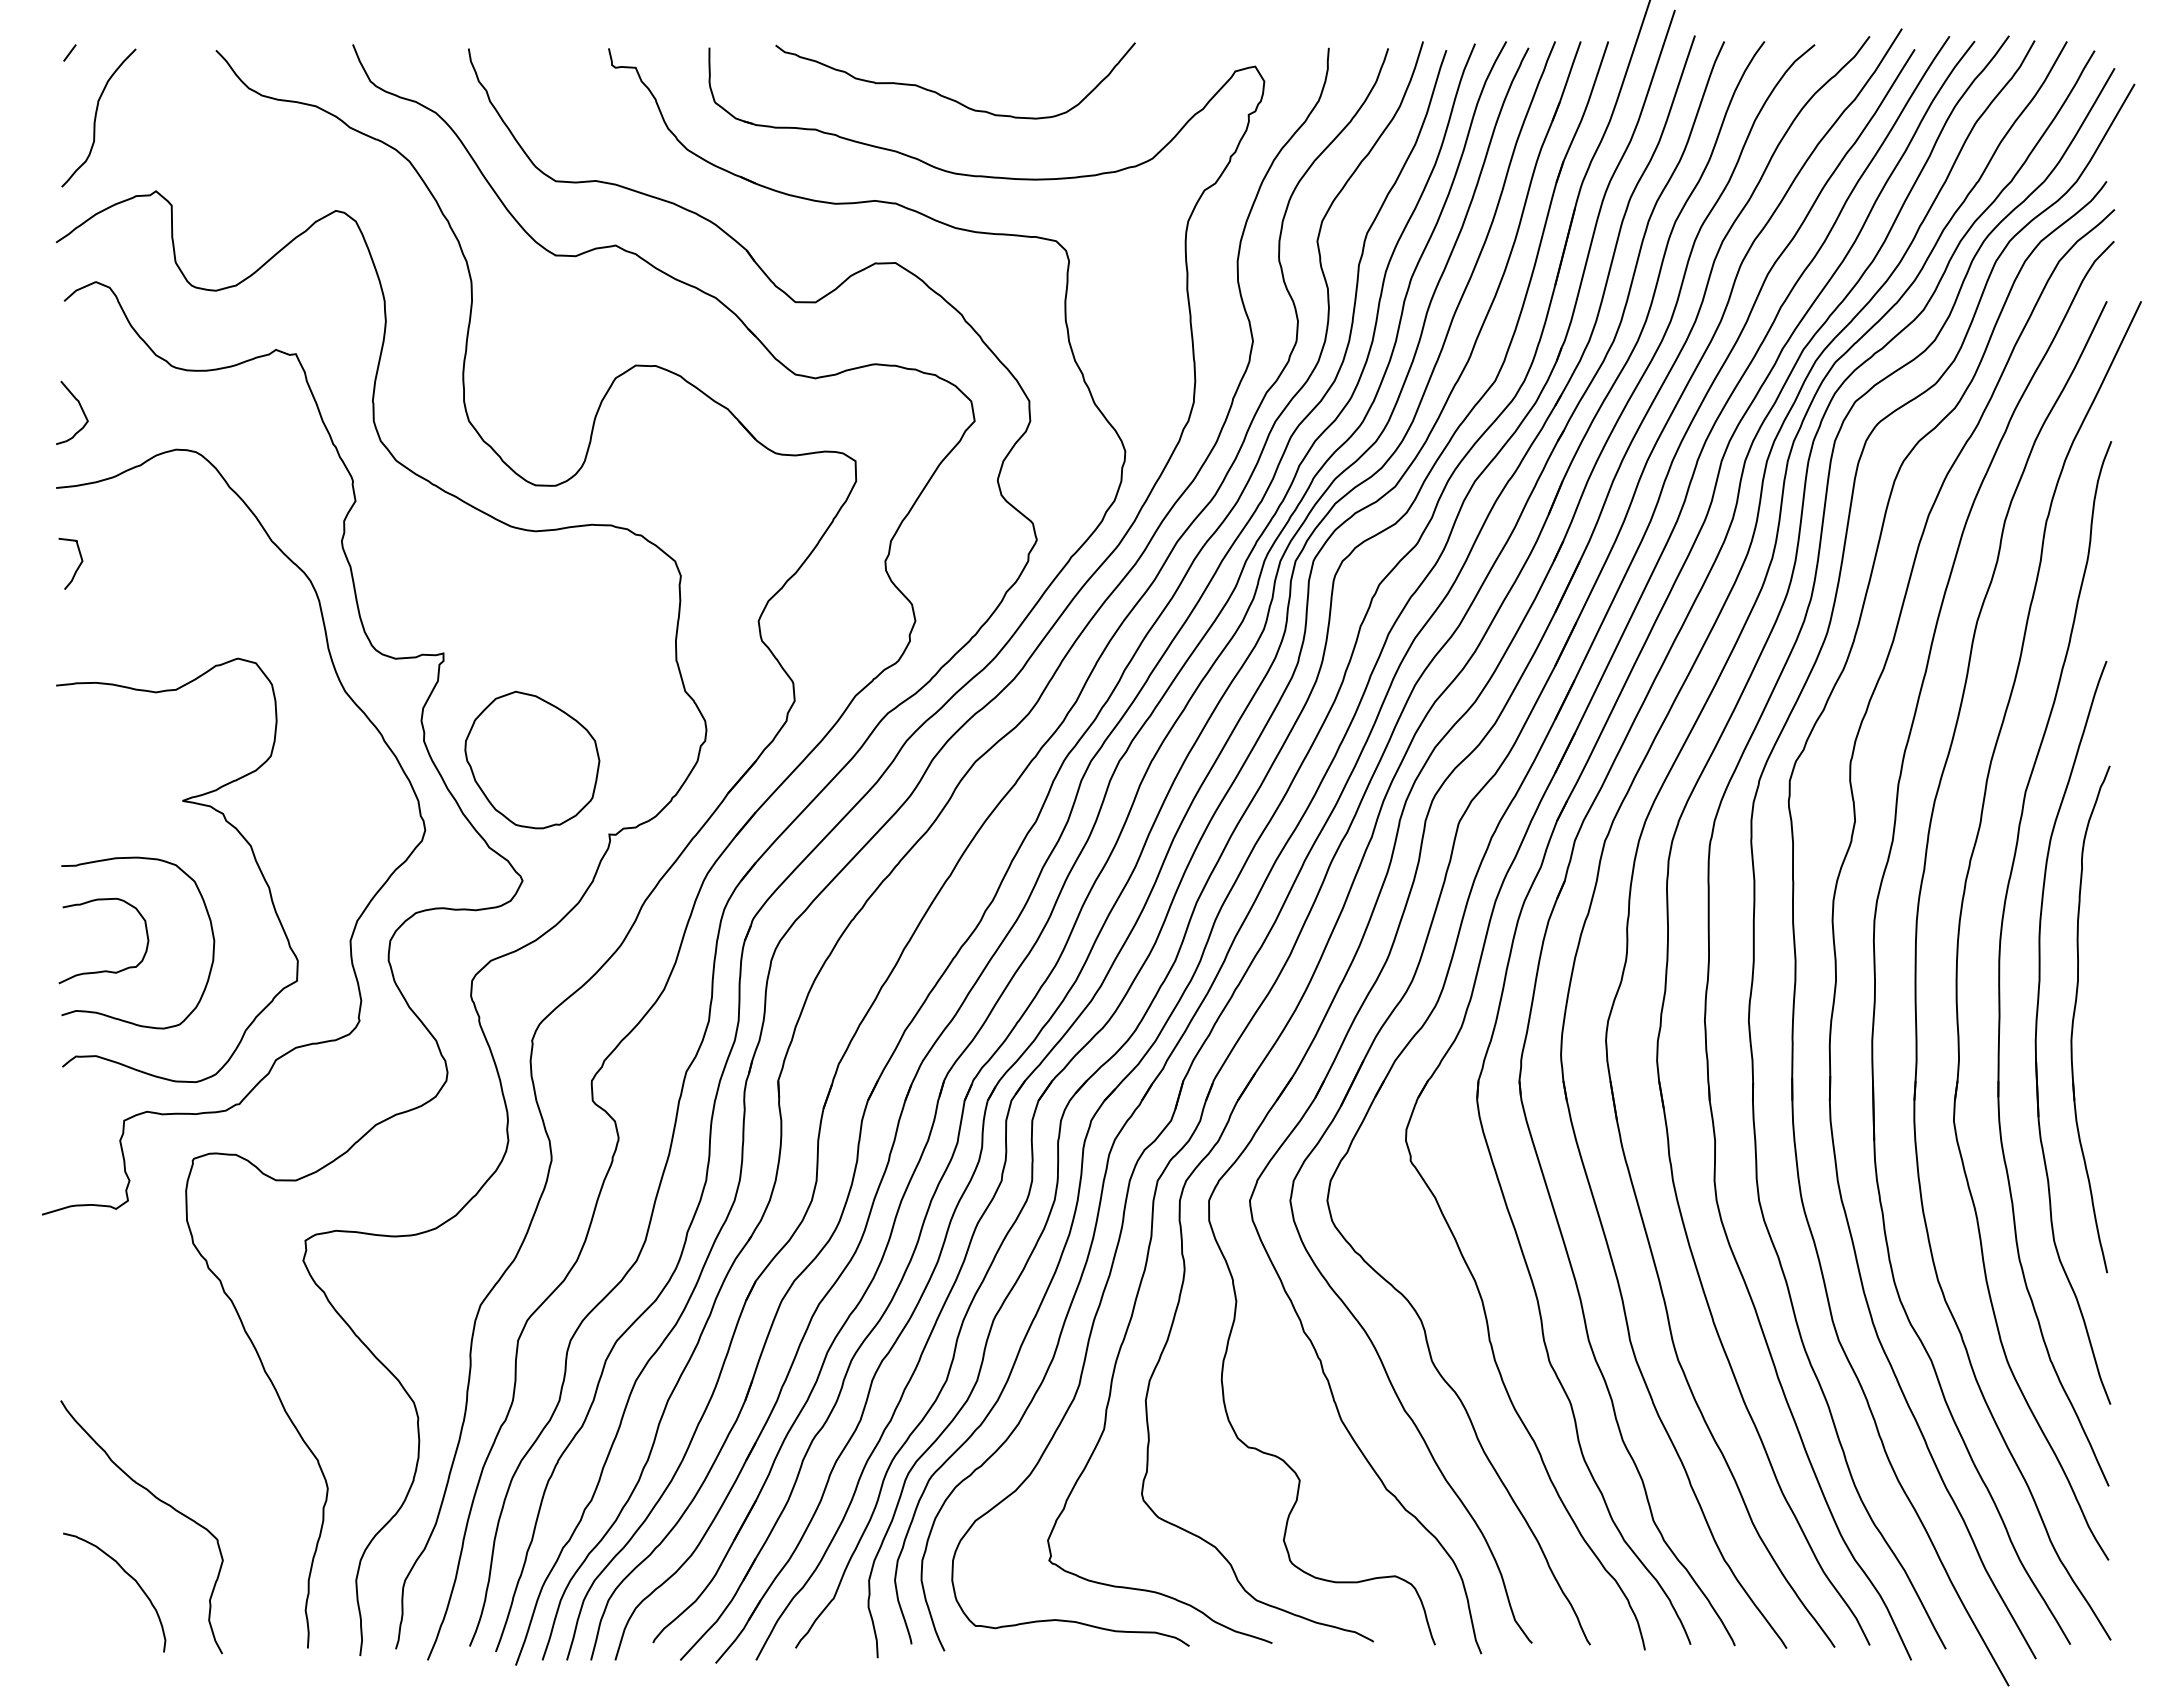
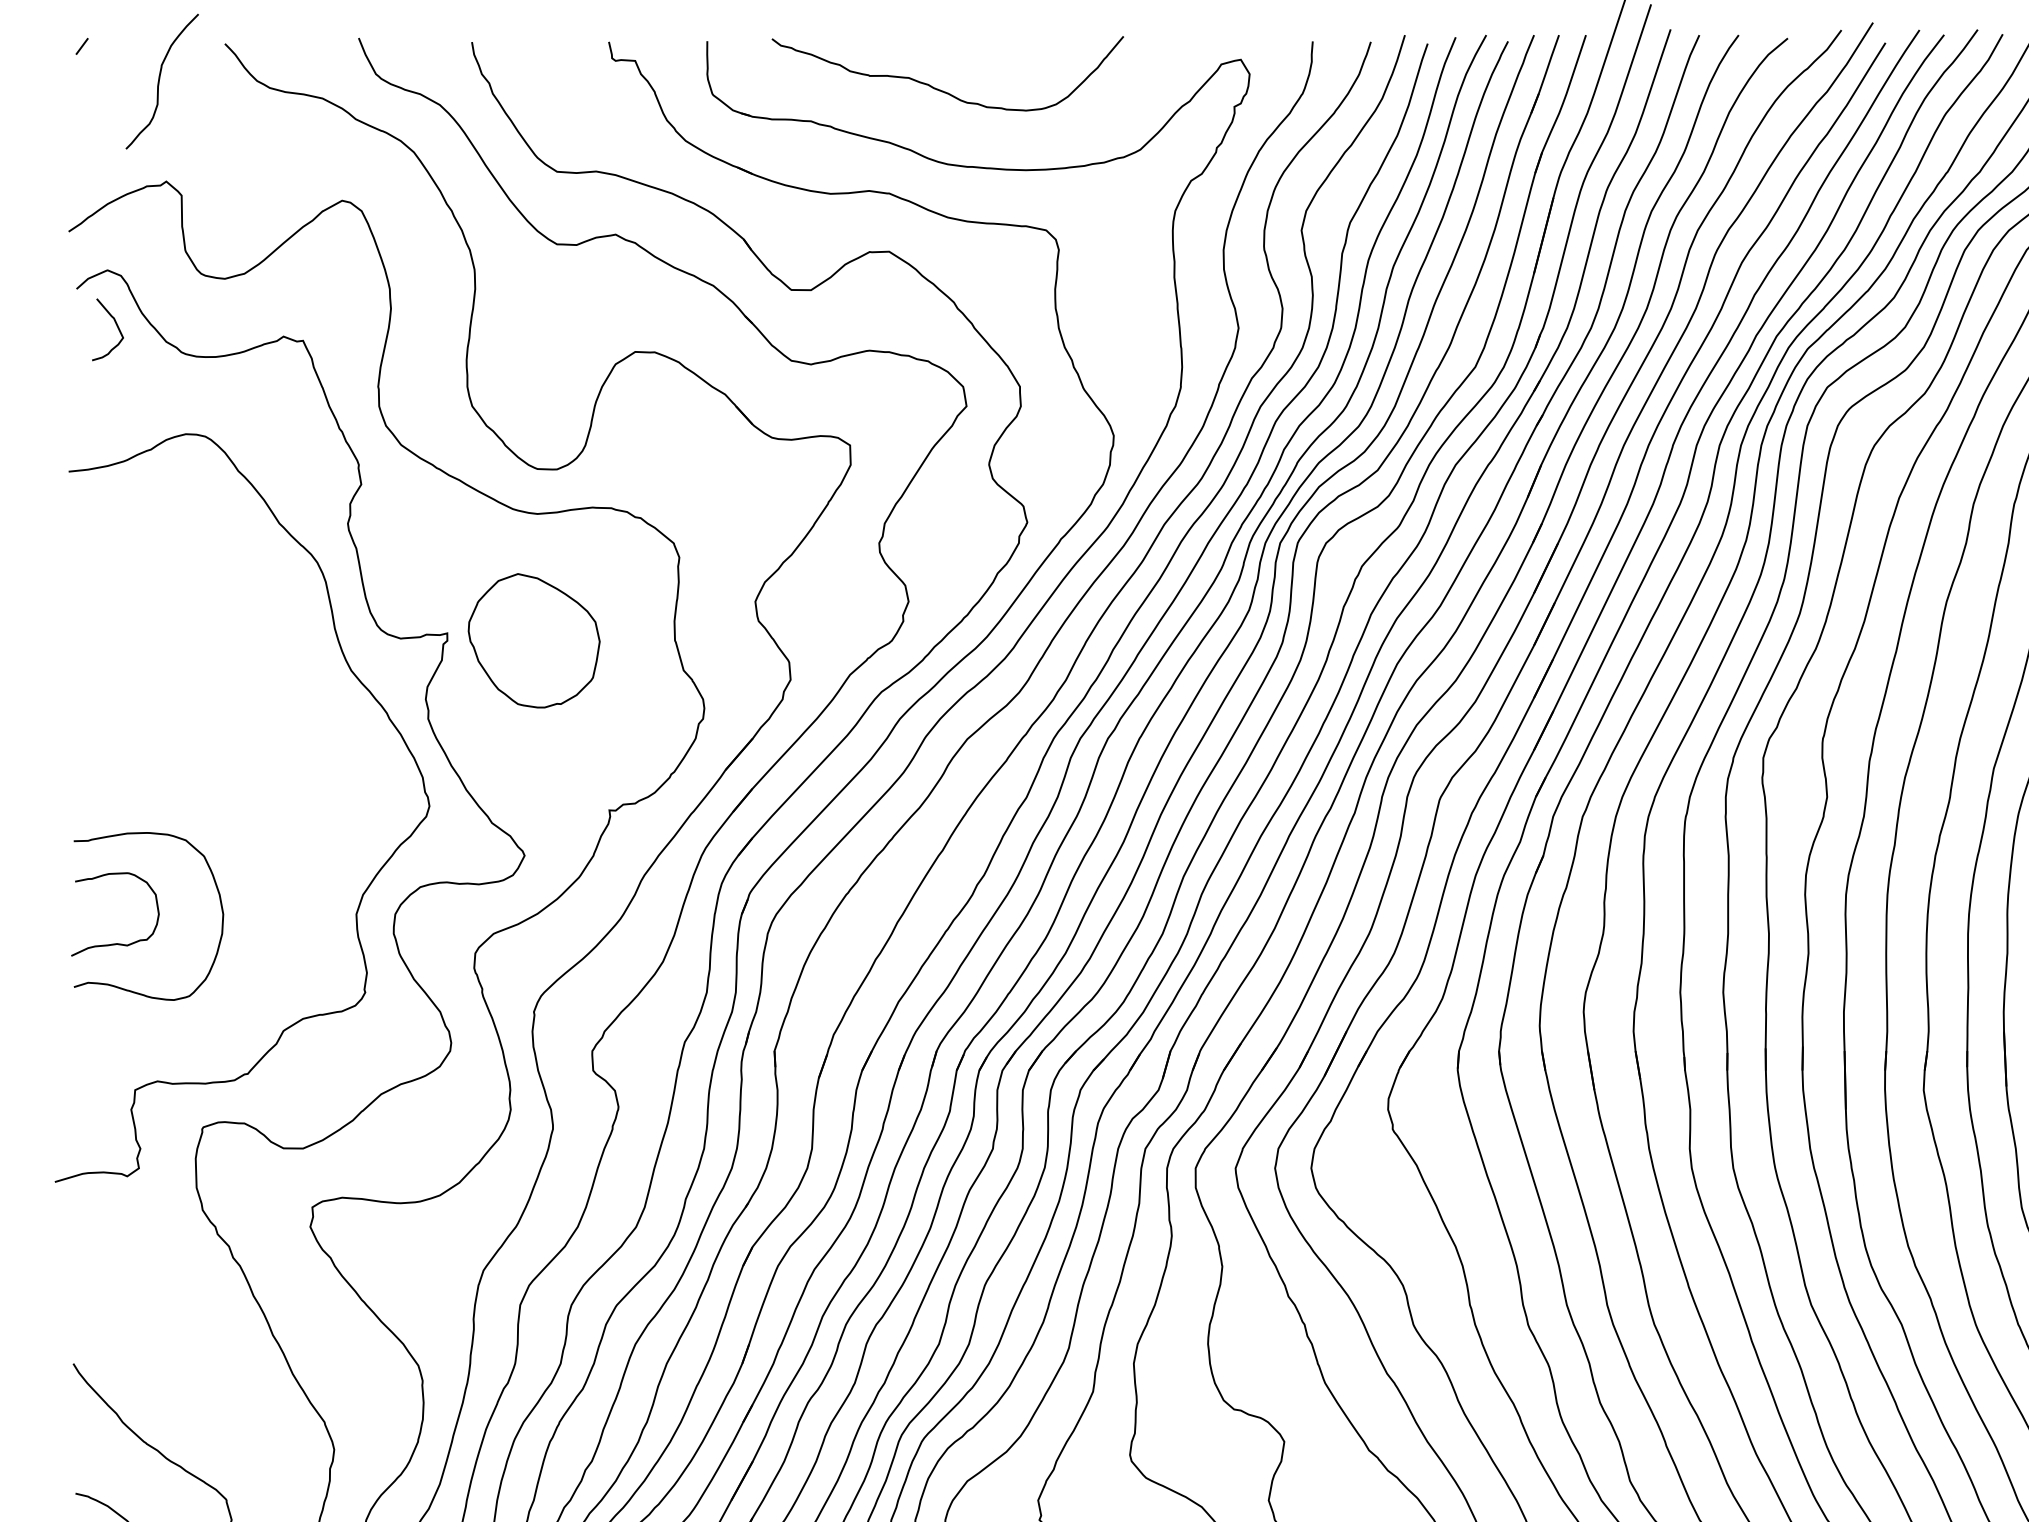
curve: (96, 117) -> (159, 81), moved
curve: (80, 408) -> (115, 325), moved
curve: (77, 567) -> (89, 549), removed
part: (532, 759) -> (534, 640), moved
curve: (190, 803) -> (200, 780), removed

